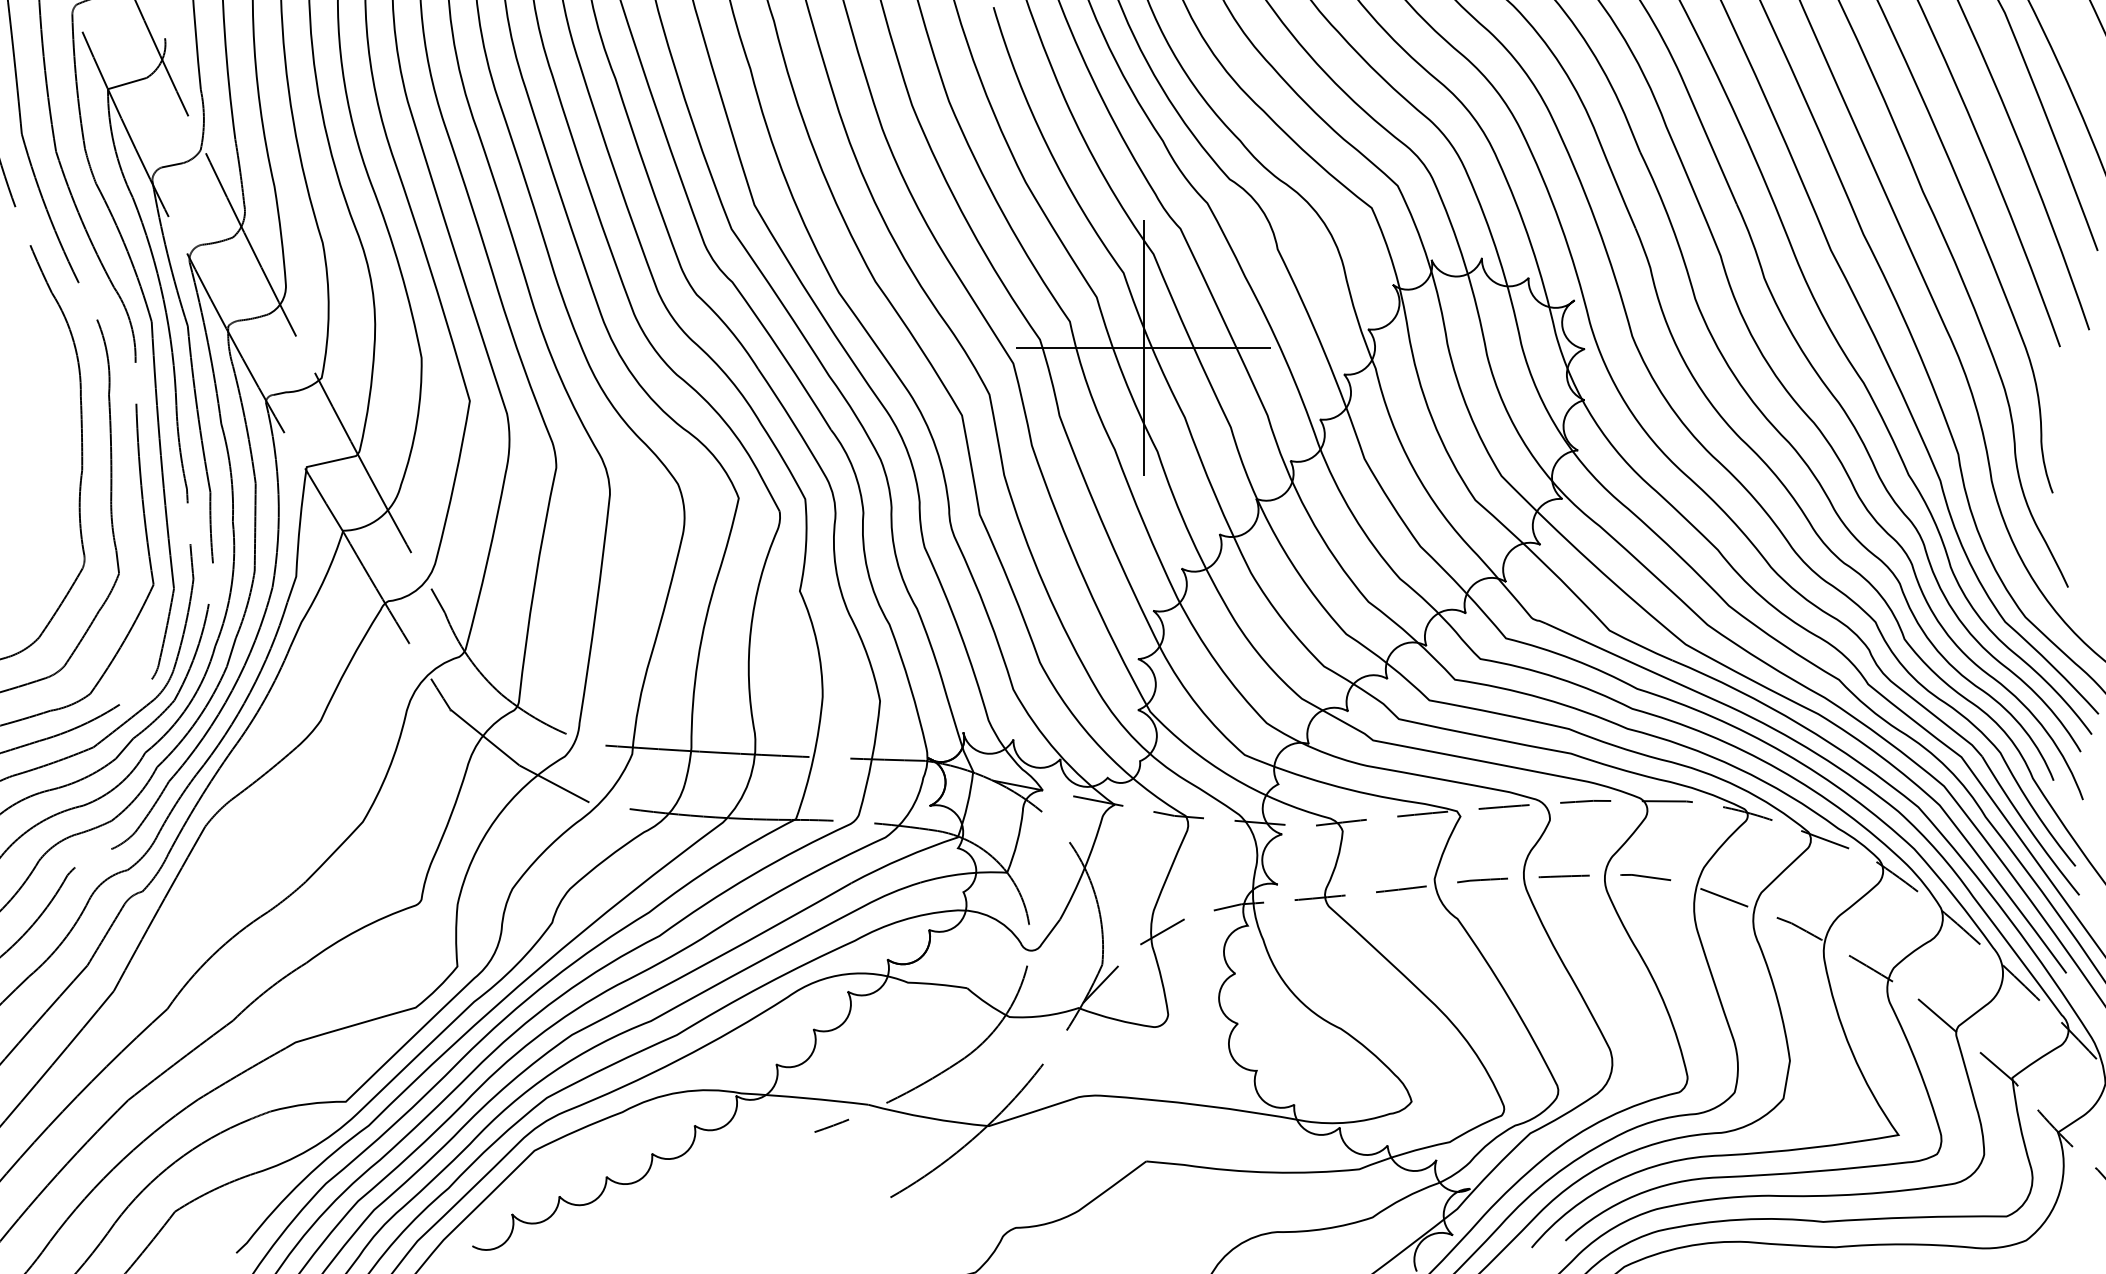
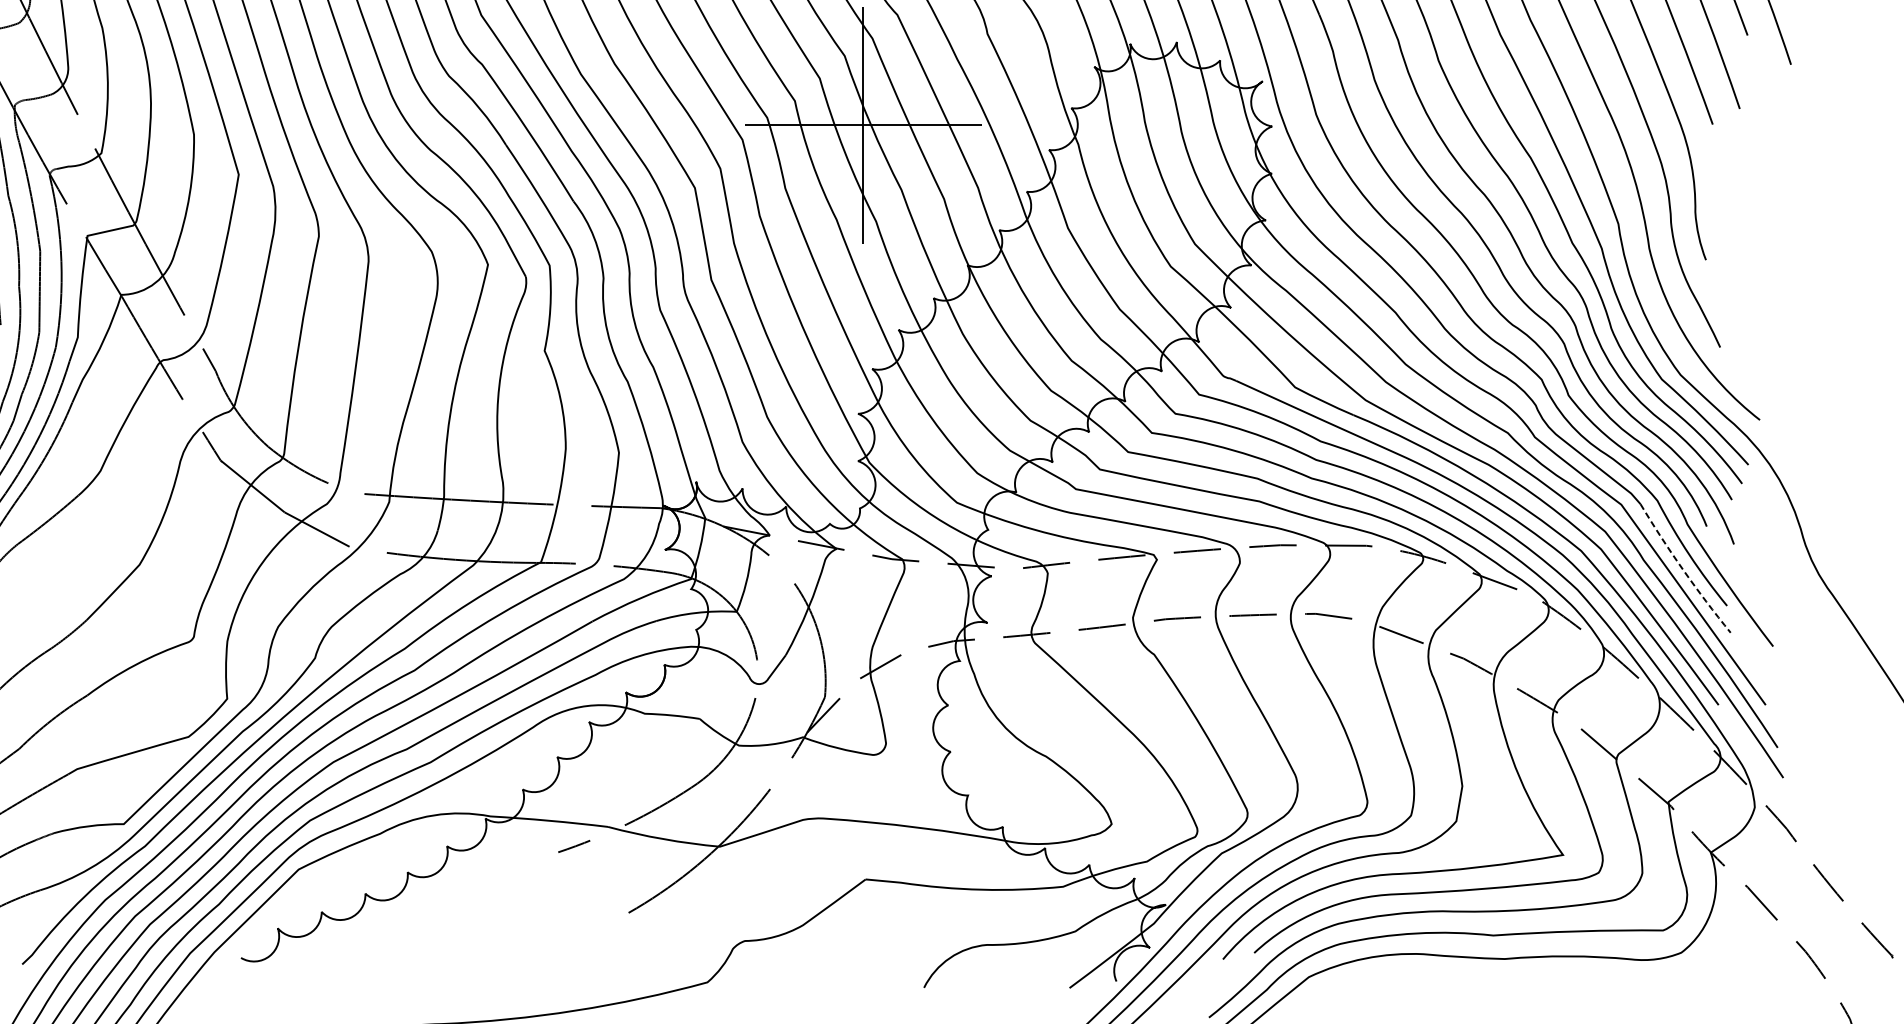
line: (2028, 827) -> (1683, 569), solid -> dashed

